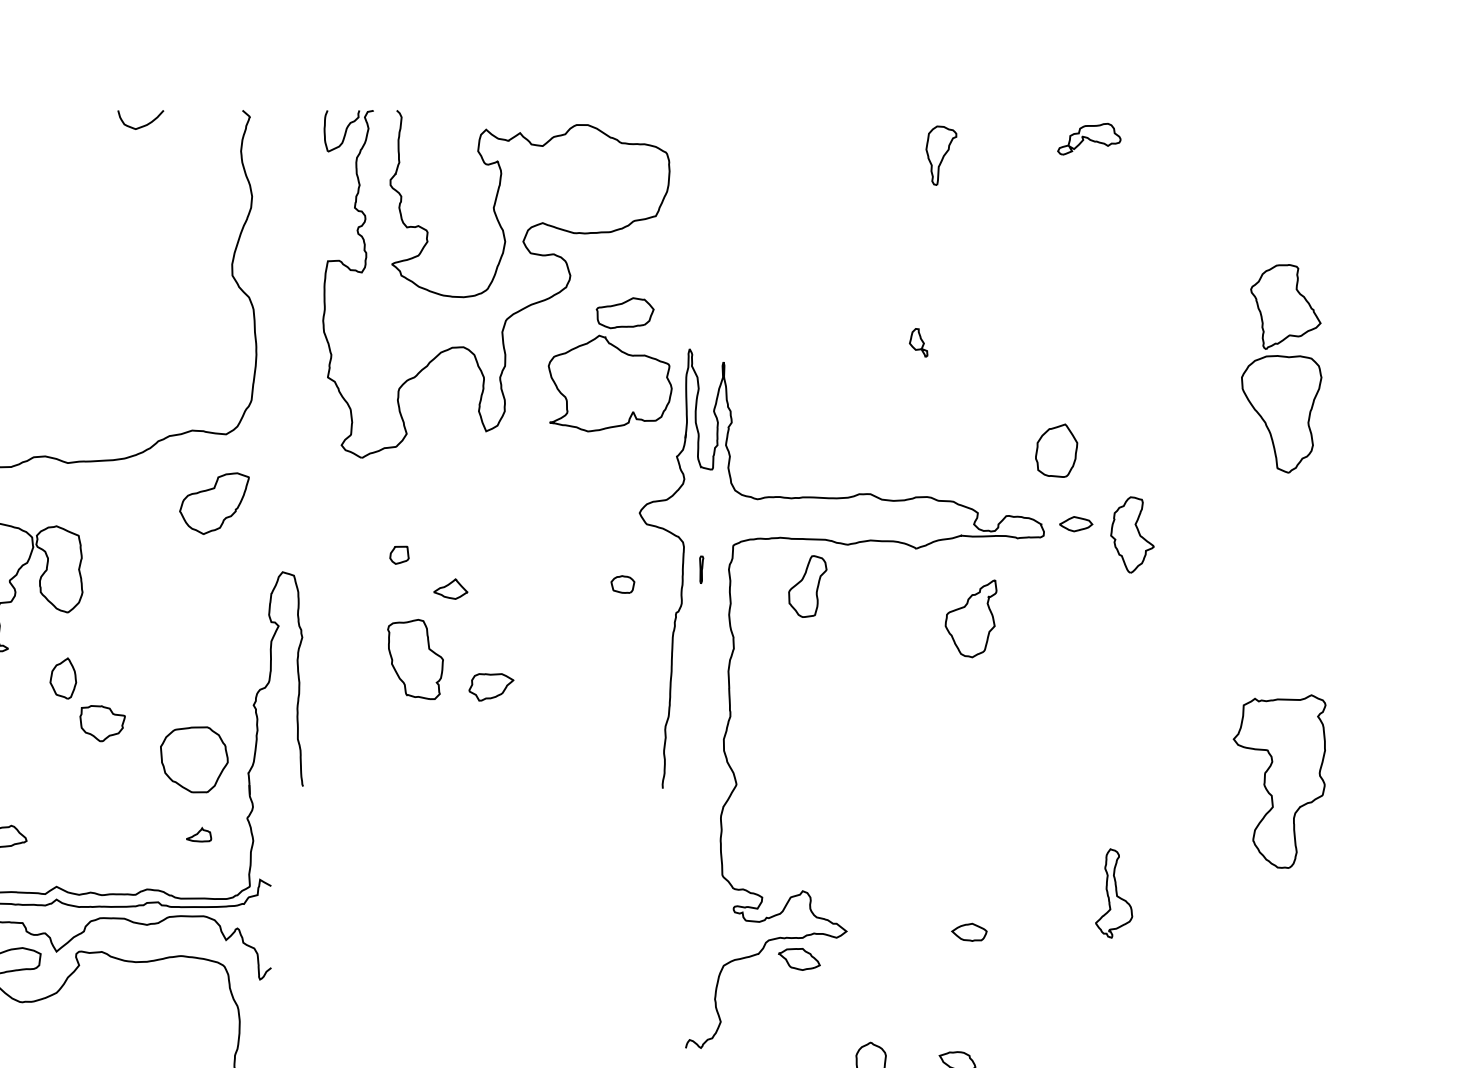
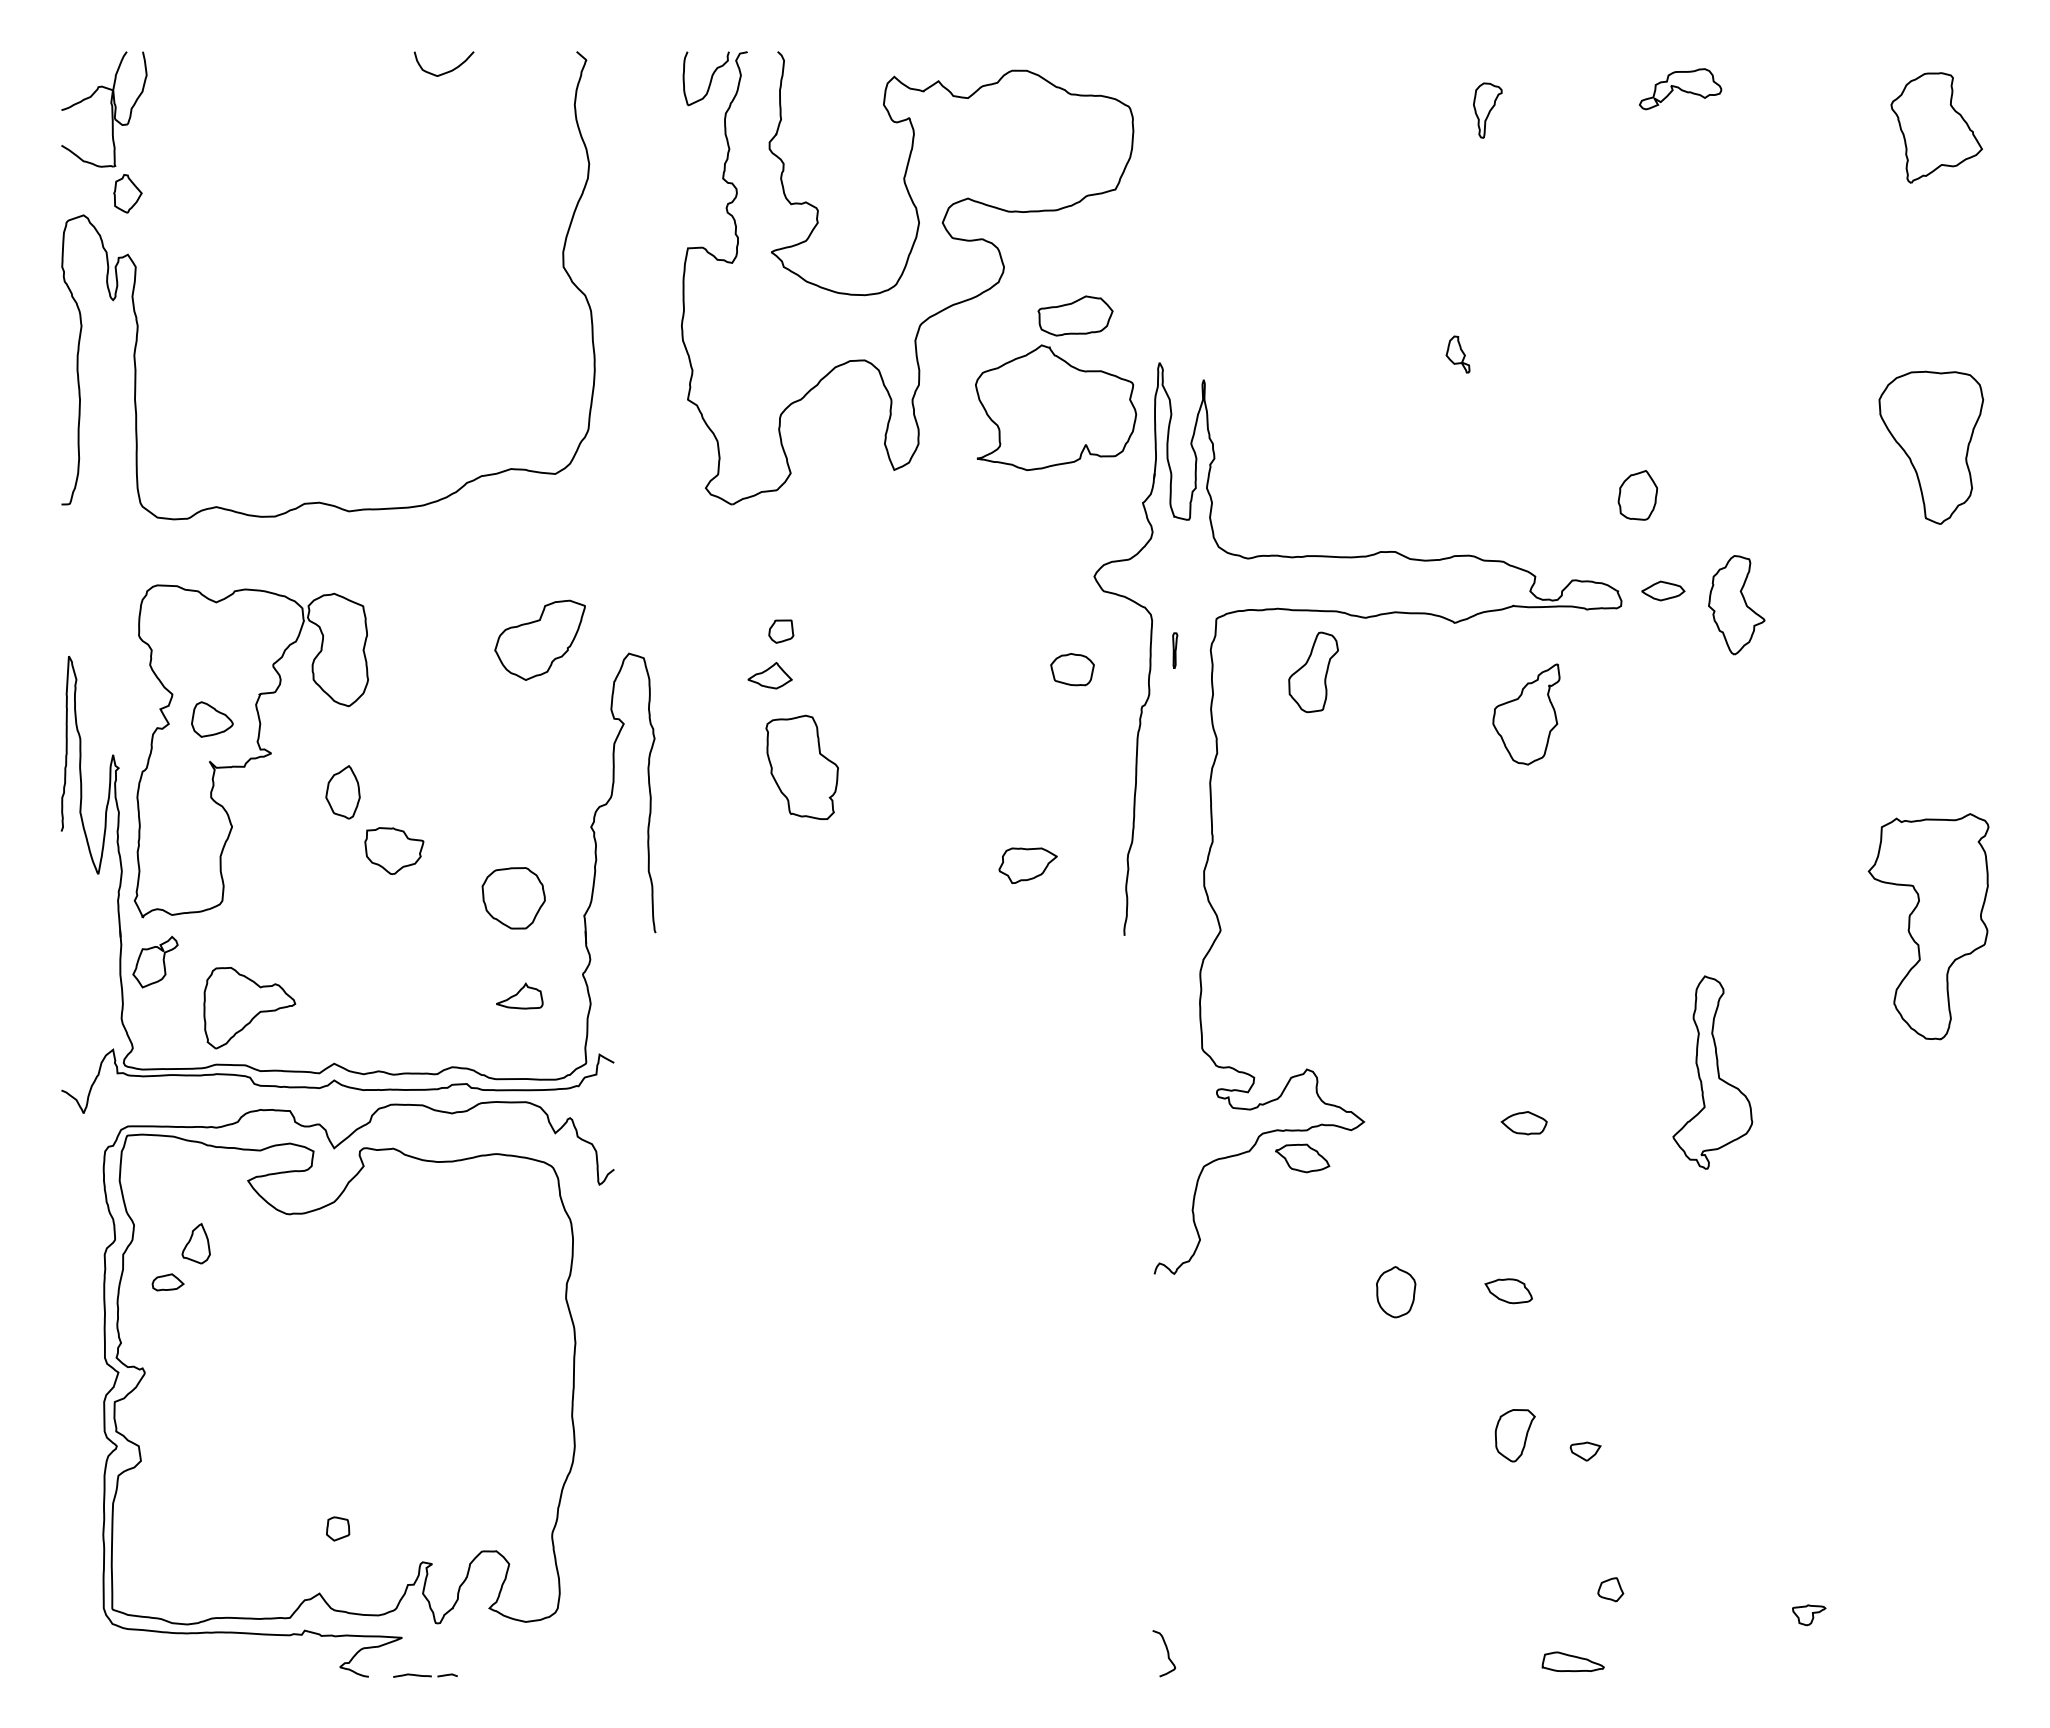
part: (941, 155) -> (1487, 110), size x0.71
part: (1285, 306) -> (1936, 127), moved
part: (1056, 450) -> (1637, 495), size x0.71
part: (214, 503) -> (539, 639), moved
part: (622, 584) -> (1072, 669), size x1.43
part: (450, 588) -> (769, 675), moved
part: (490, 687) -> (1027, 865), moved
part: (194, 760) -> (513, 898), size x0.71
part: (198, 834) -> (519, 995), size x1.43
part: (1113, 893) -> (1712, 1072), size x1.67

